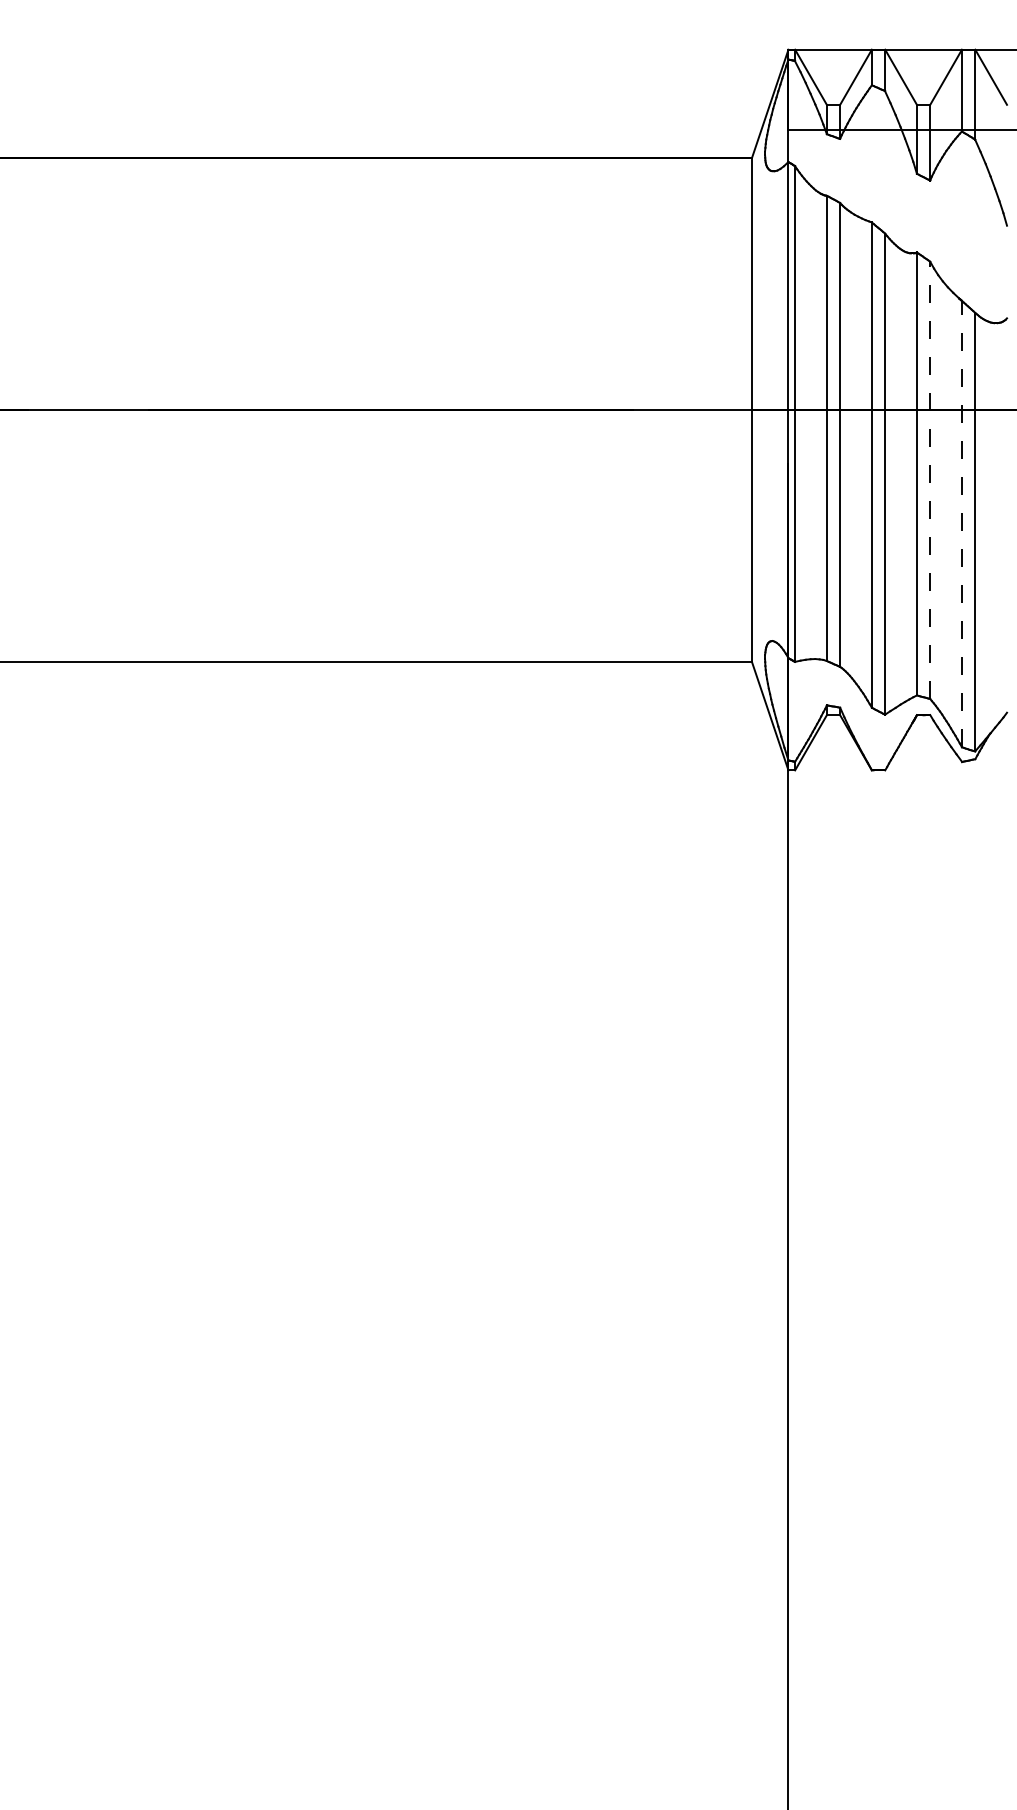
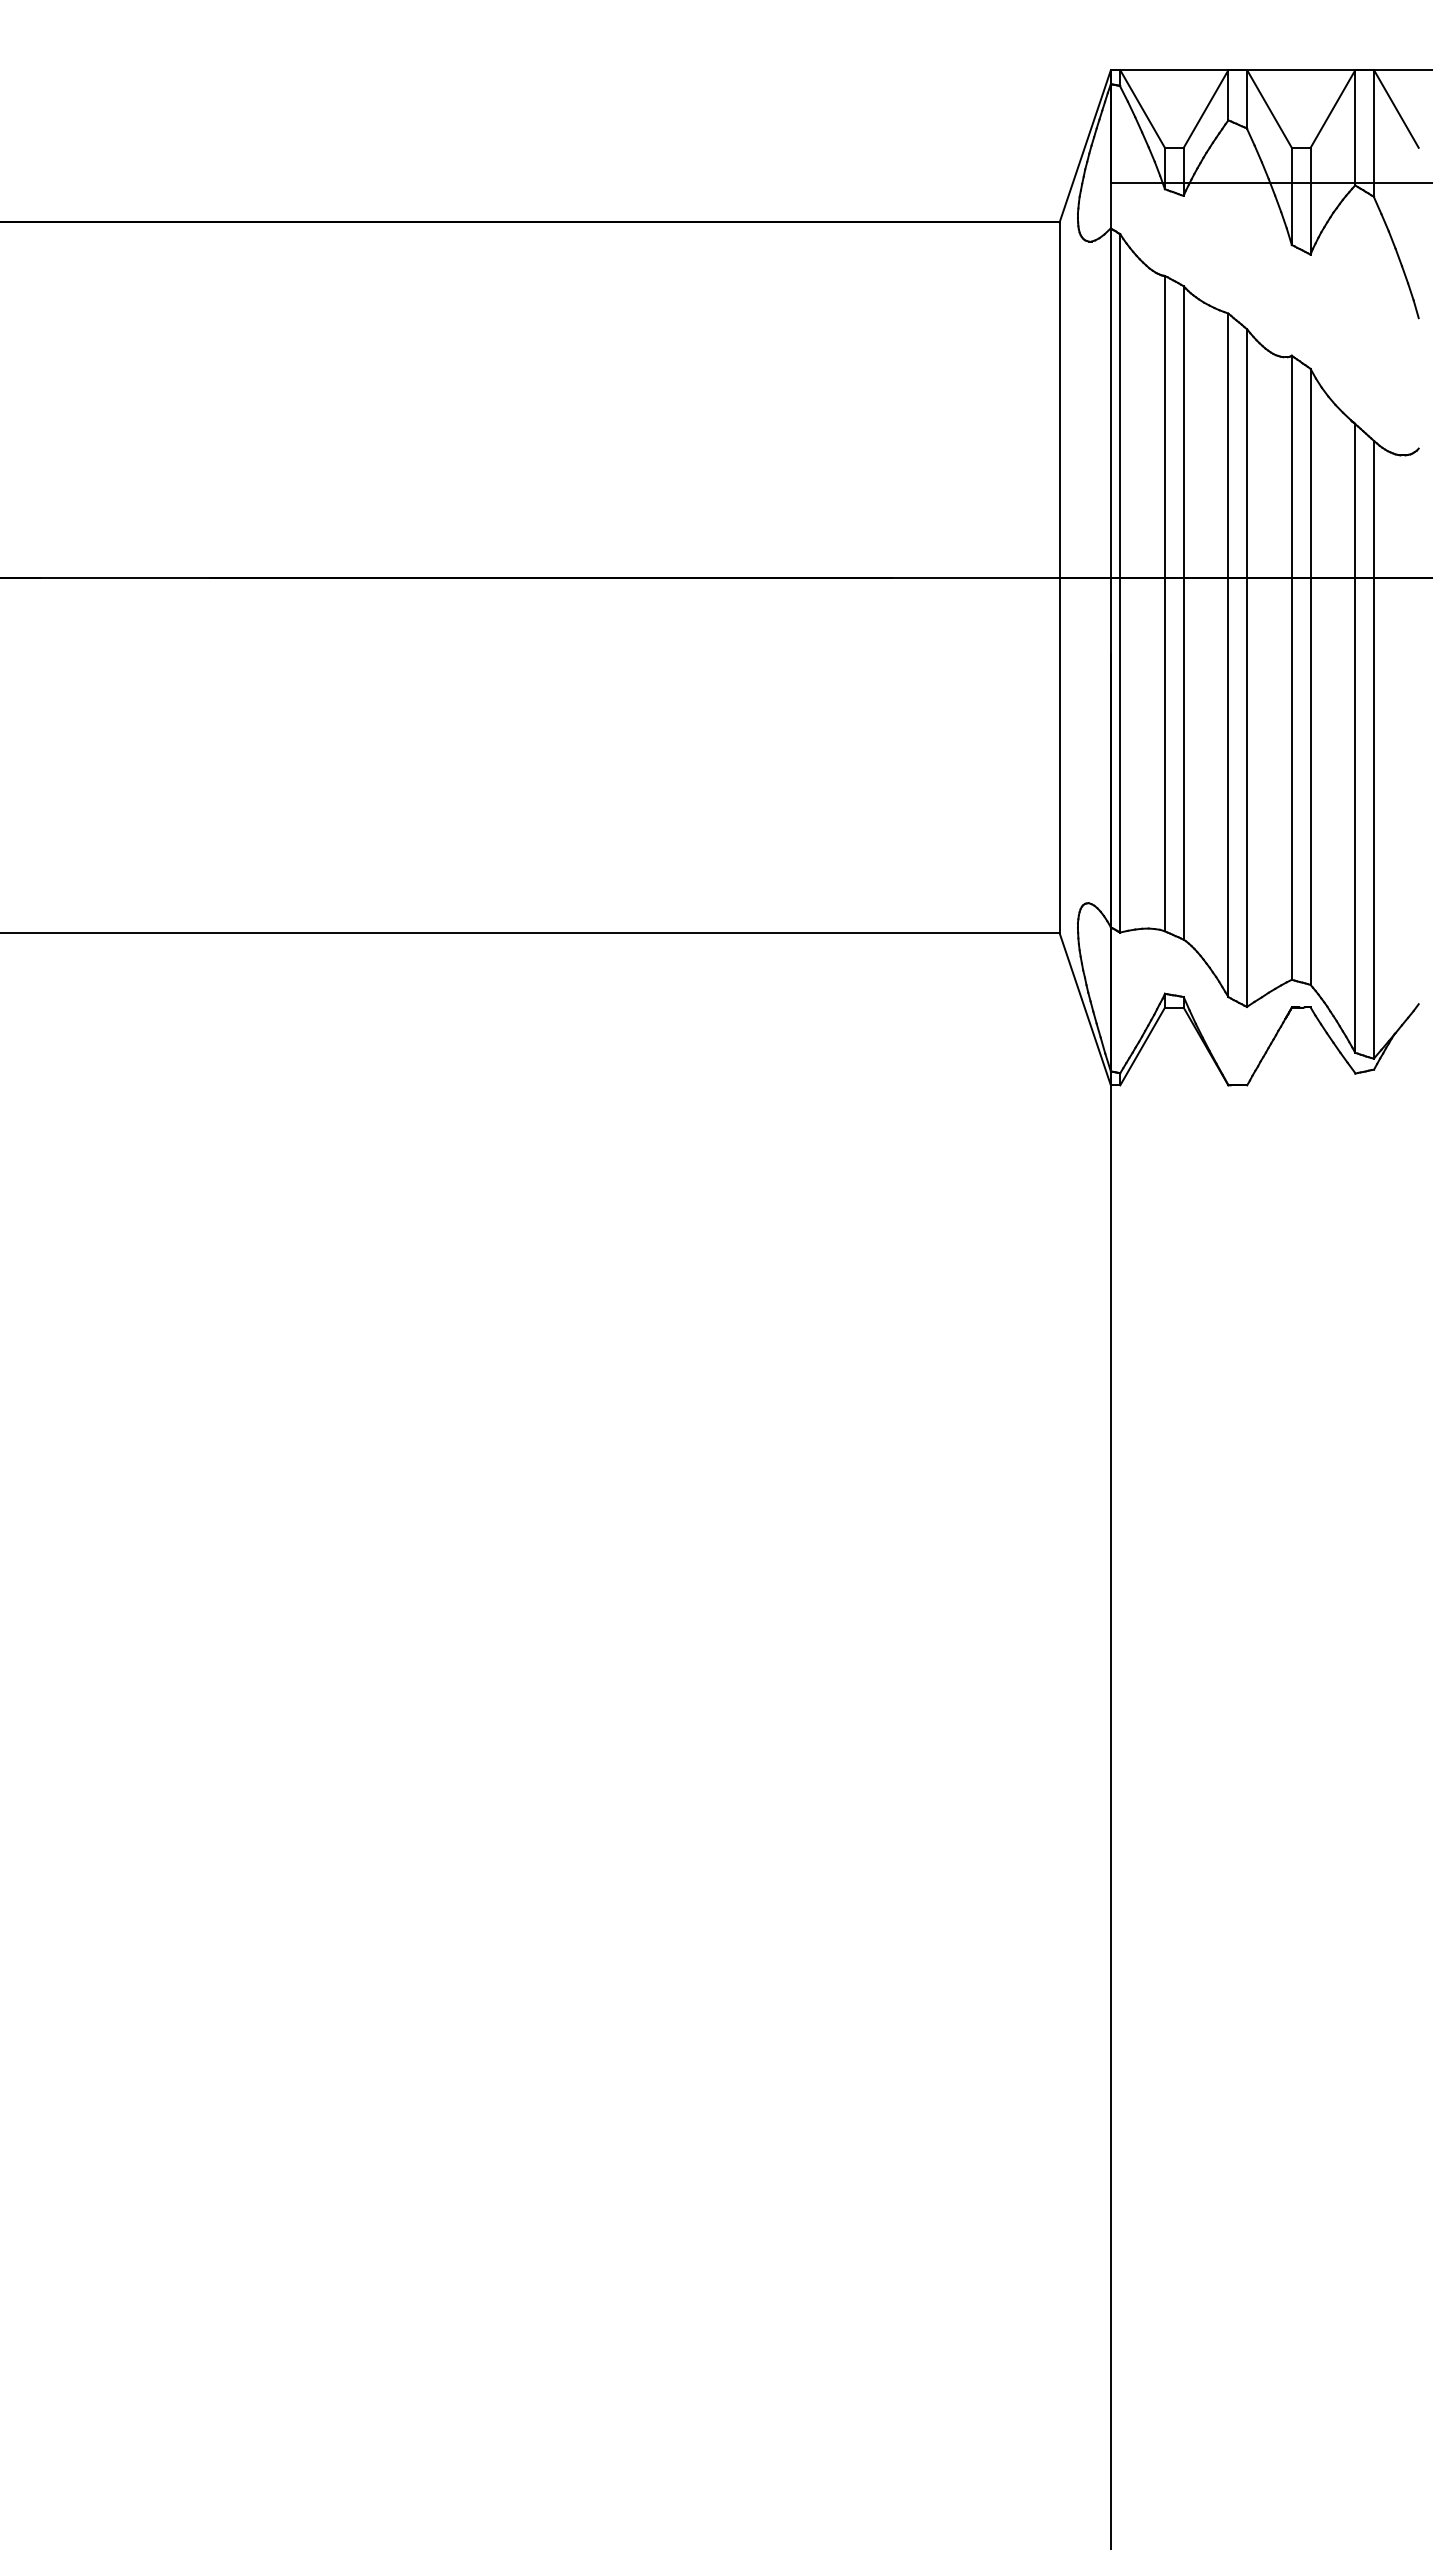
line: (930, 480) -> (1310, 676), dashed -> solid
line: (962, 524) -> (1355, 738), dashed -> solid

